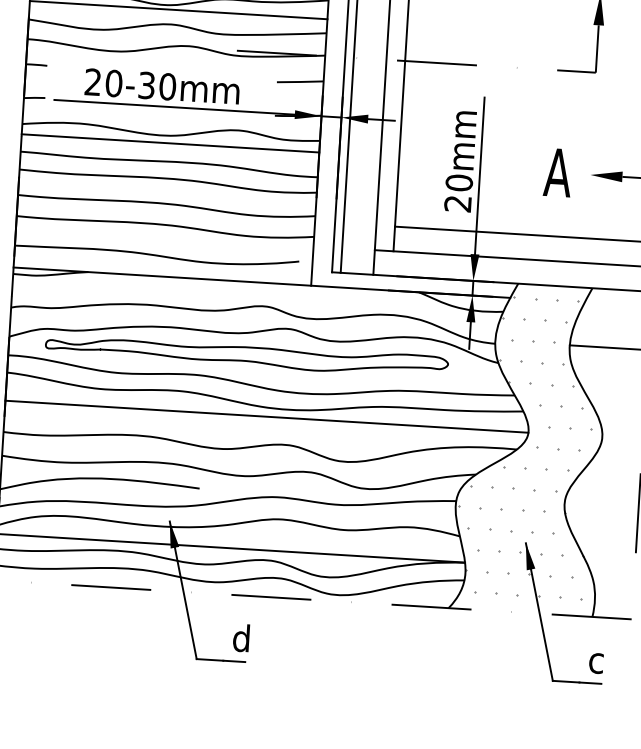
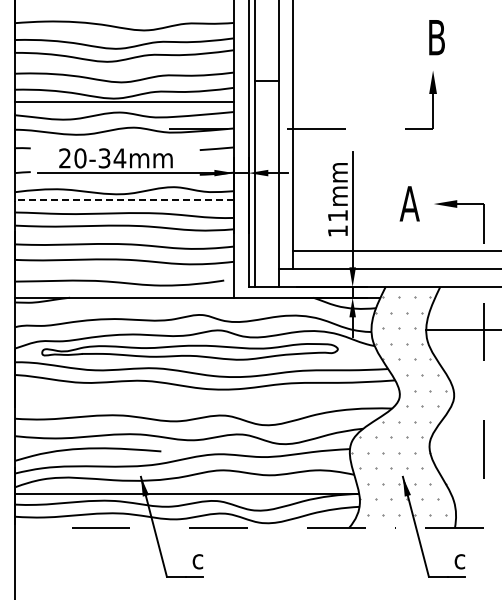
text: (167, 86) -> (119, 158), 20-30mm -> 20-34mm
line: (170, 143) -> (124, 199), solid -> dashed
text: (458, 193) -> (337, 223), 20mm -> 11mm
line: (267, 416) -> (207, 395), removed
text: (241, 637) -> (198, 558), d -> c

